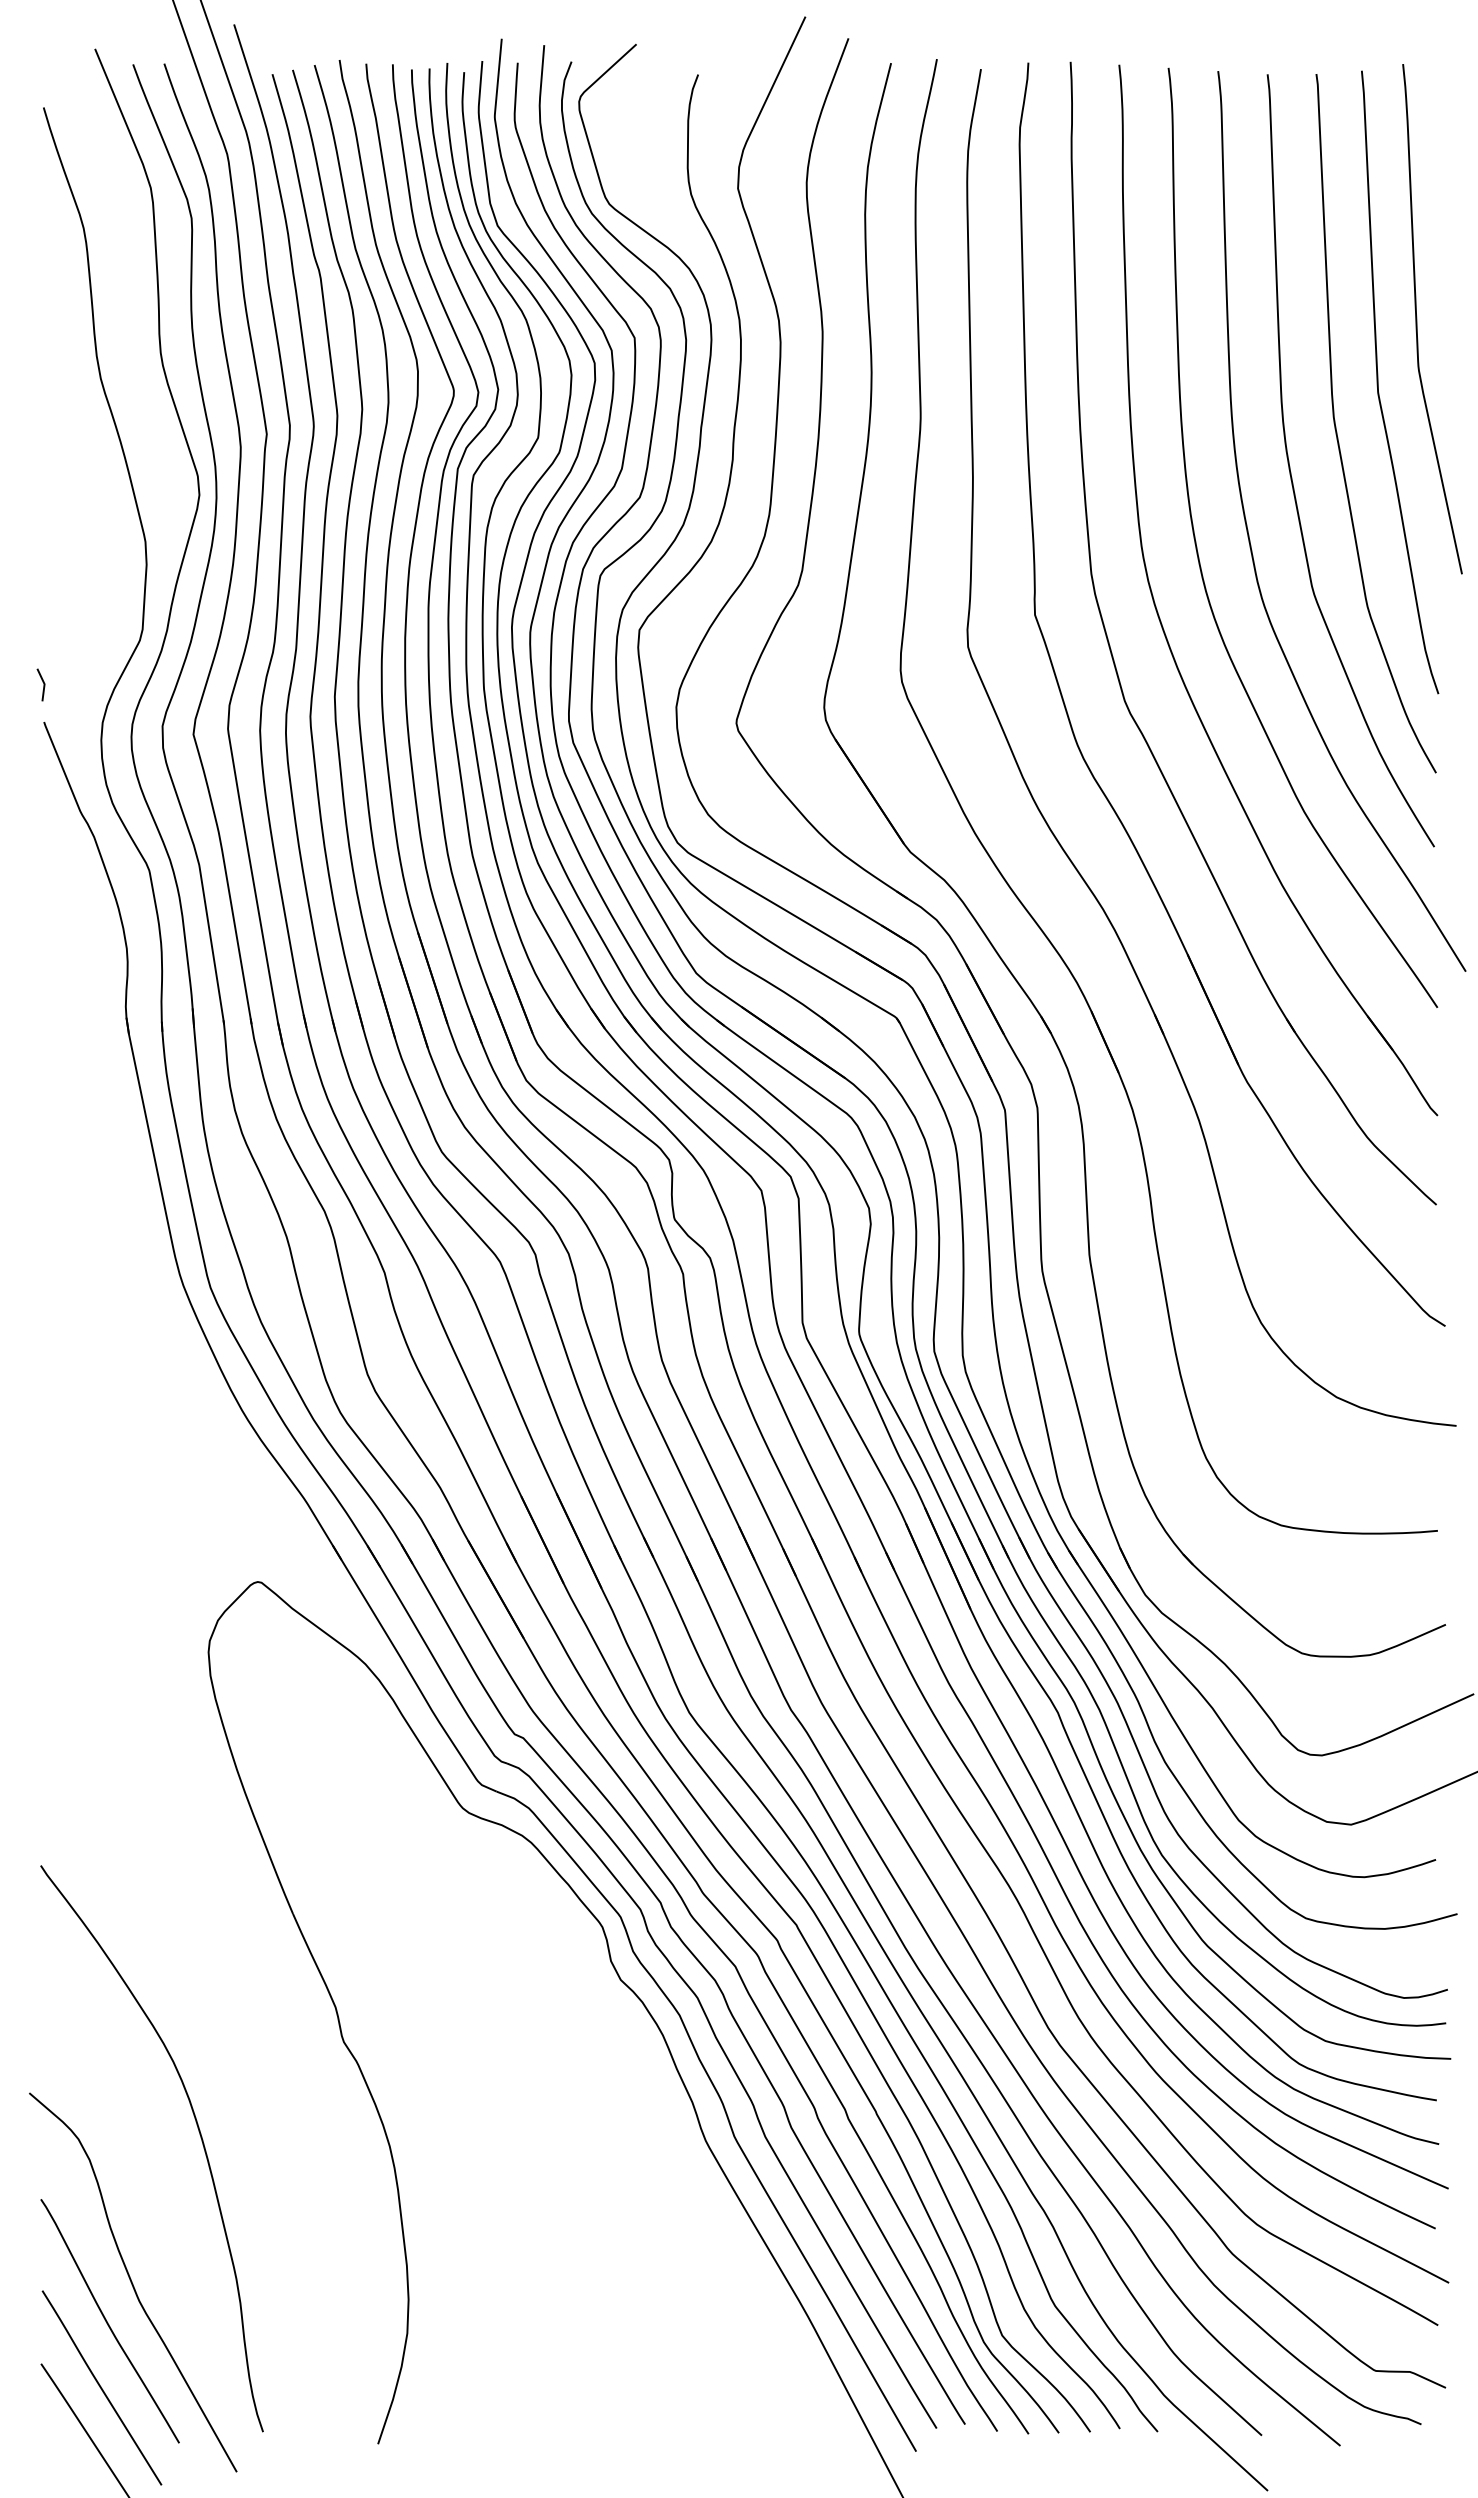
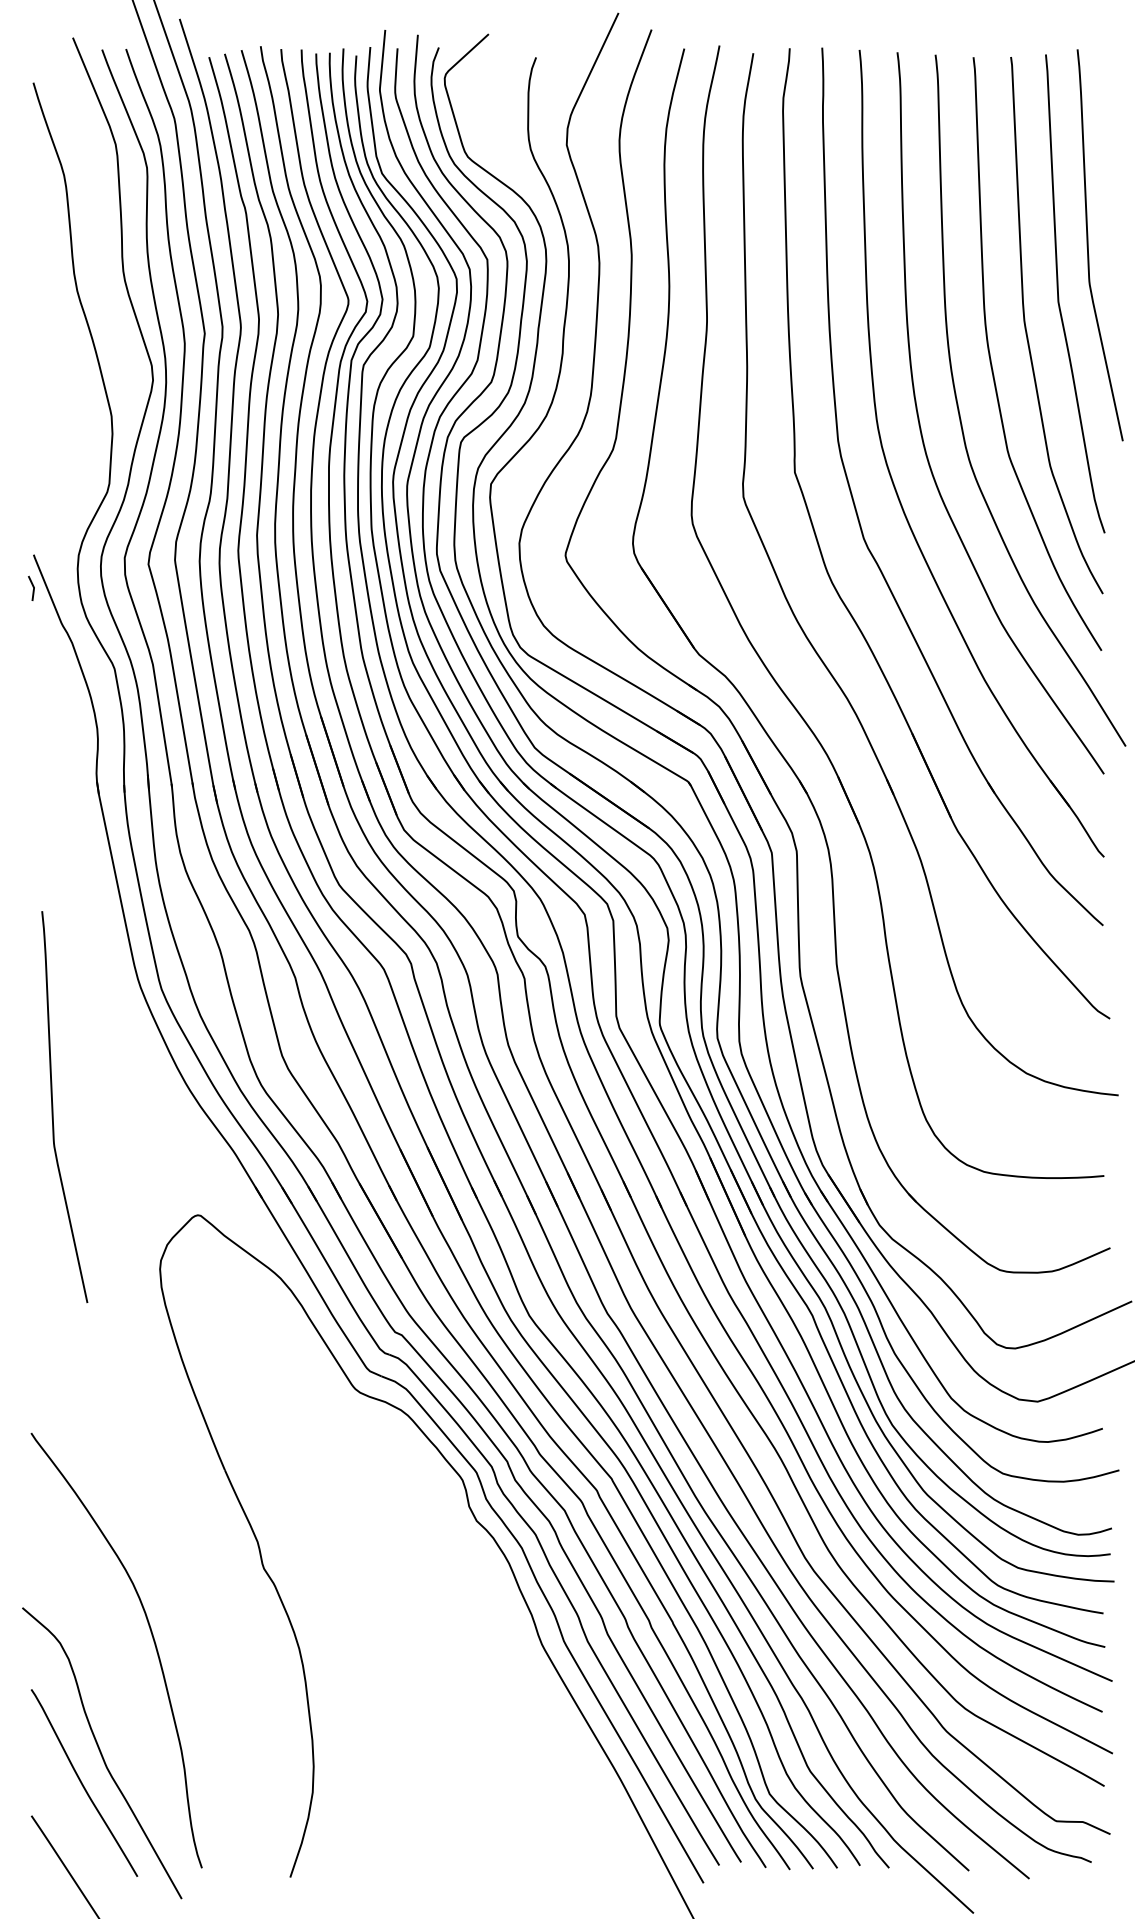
line: (42, 682) -> (32, 586), moved
curve: (69, 1441) -> (53, 1107), added
curve: (101, 2387) -> (77, 1833), removed

